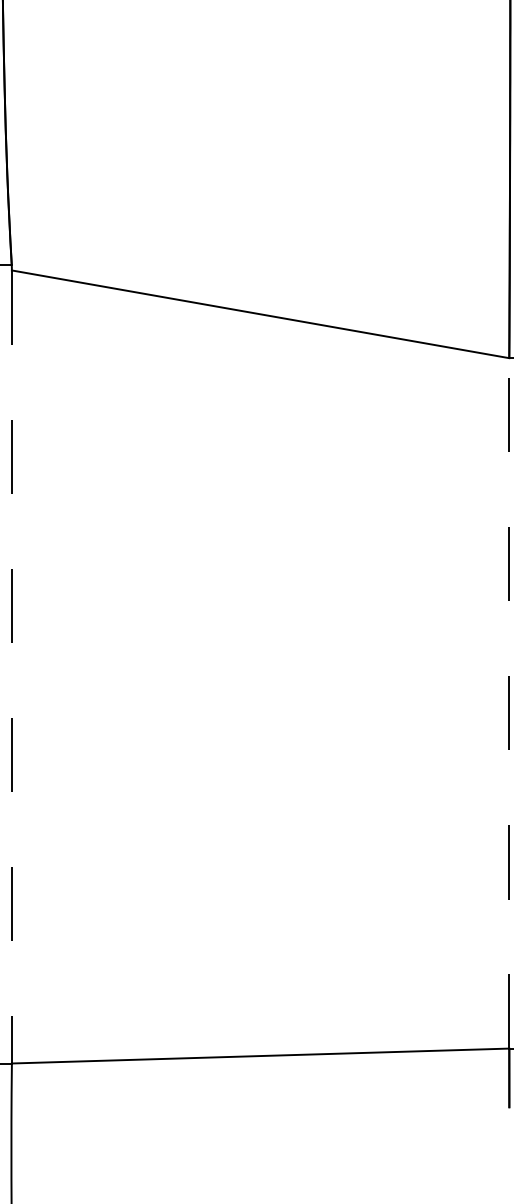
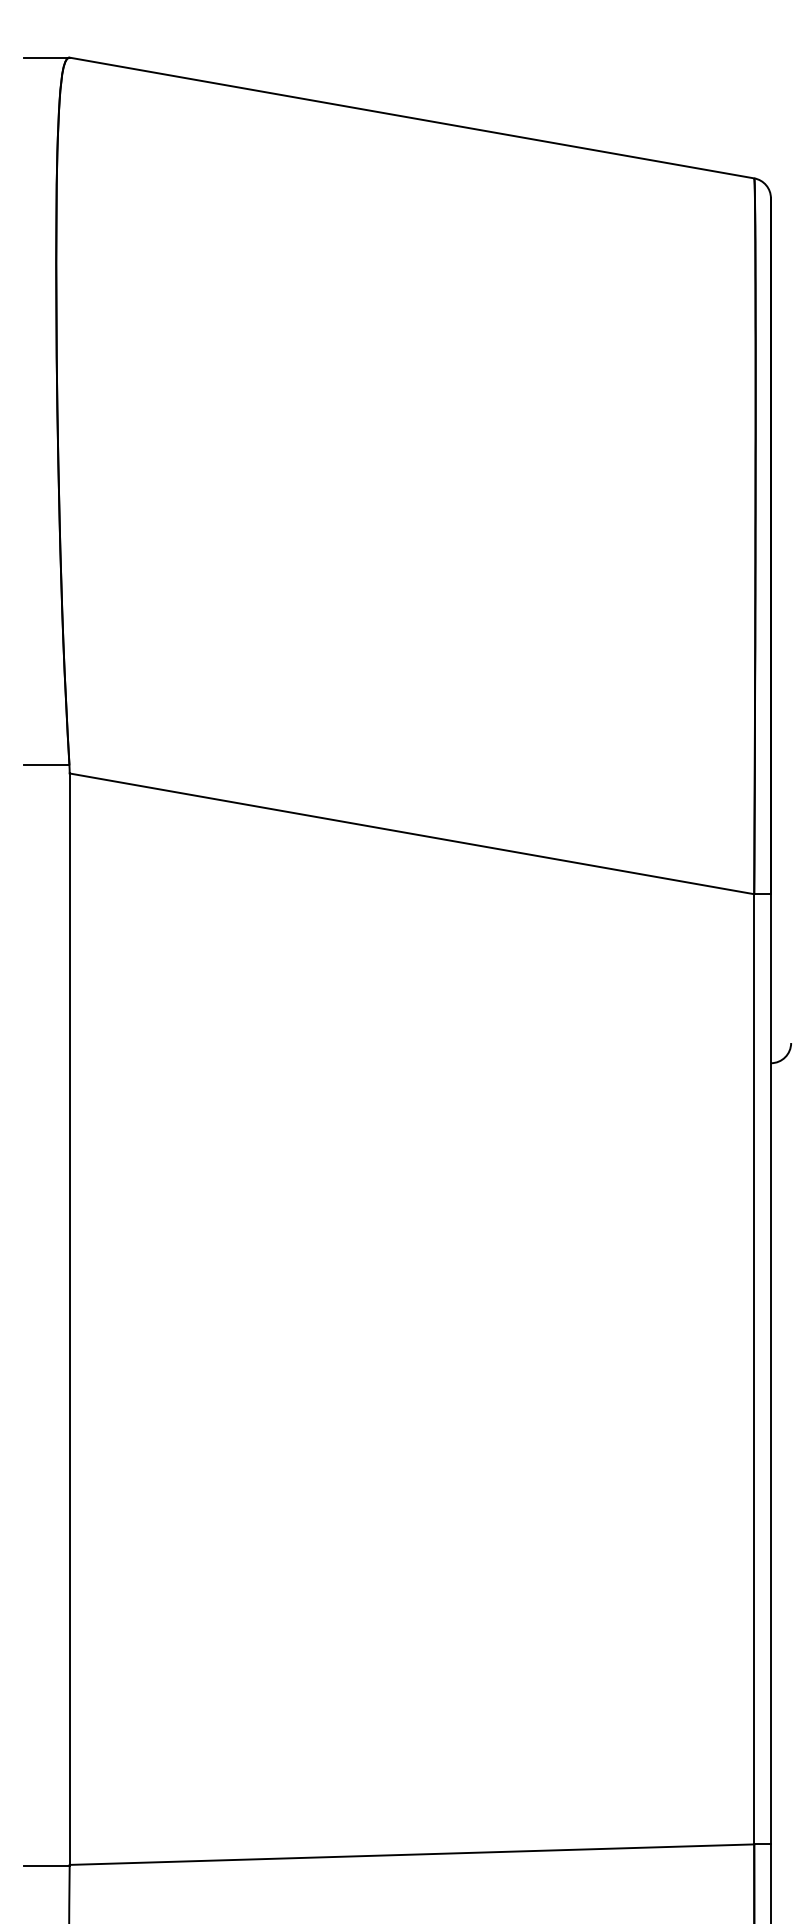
line: (11, 667) -> (69, 1319), dashed -> solid
line: (509, 702) -> (754, 1368), dashed -> solid

